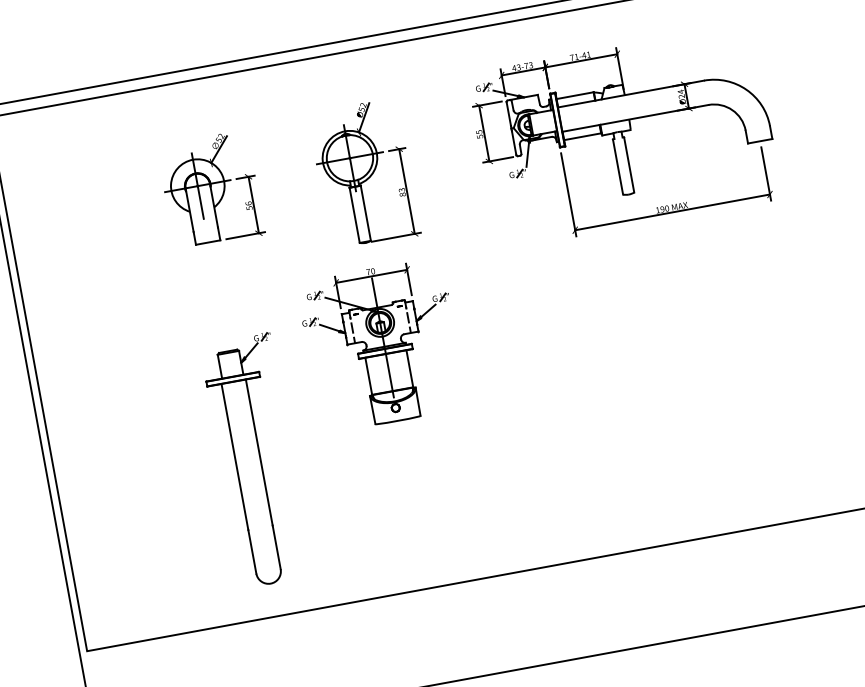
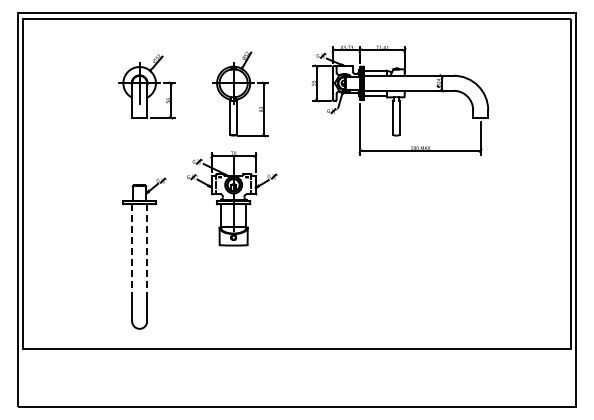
line: (259, 452) -> (147, 249), solid -> dashed
line: (235, 457) -> (132, 249), solid -> dashed

